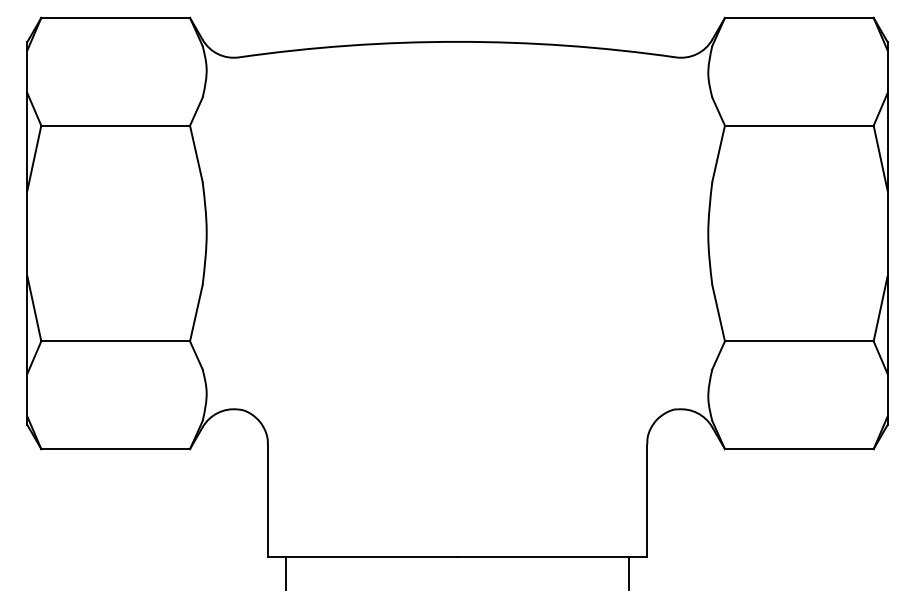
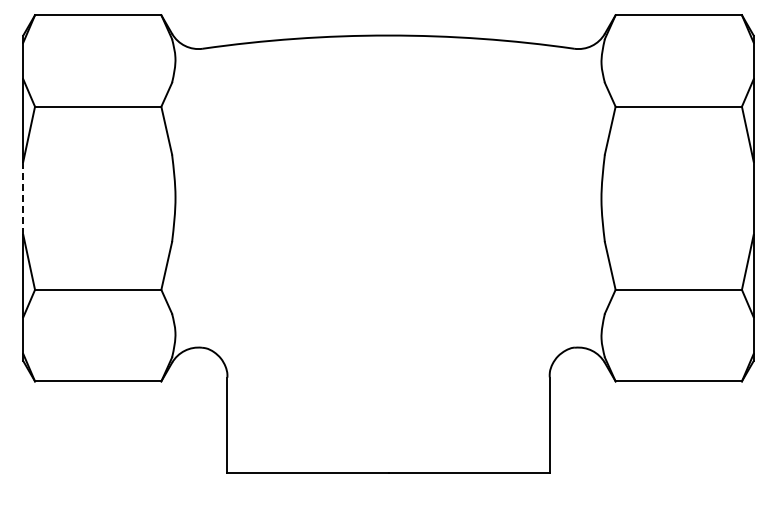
line: (27, 233) -> (23, 198), solid -> dashed
line: (285, 572) -> (242, 486), removed
line: (629, 572) -> (534, 486), removed

